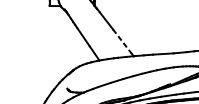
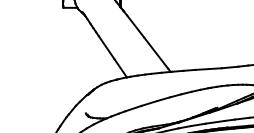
line: (122, 41) -> (156, 53), dashed -> solid

